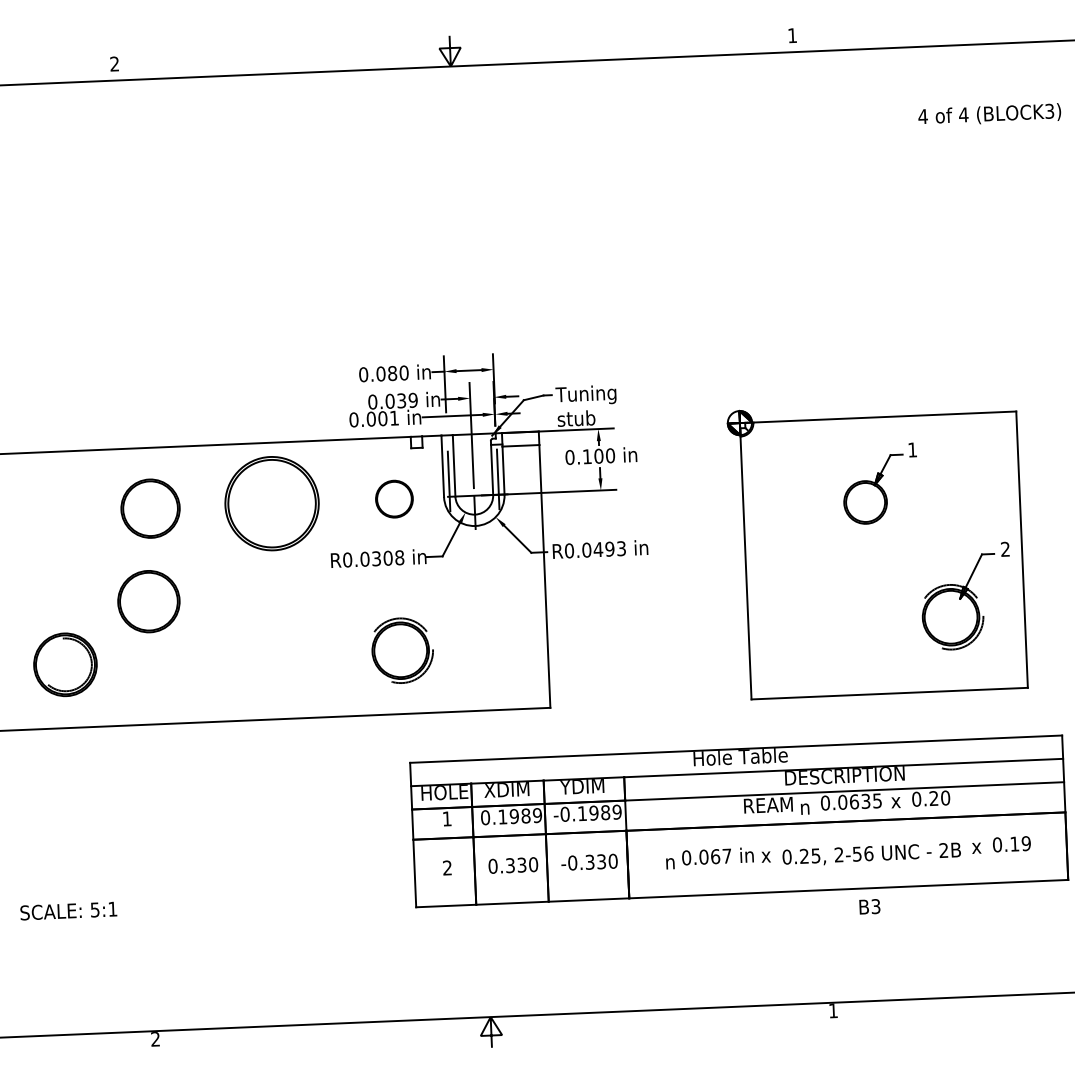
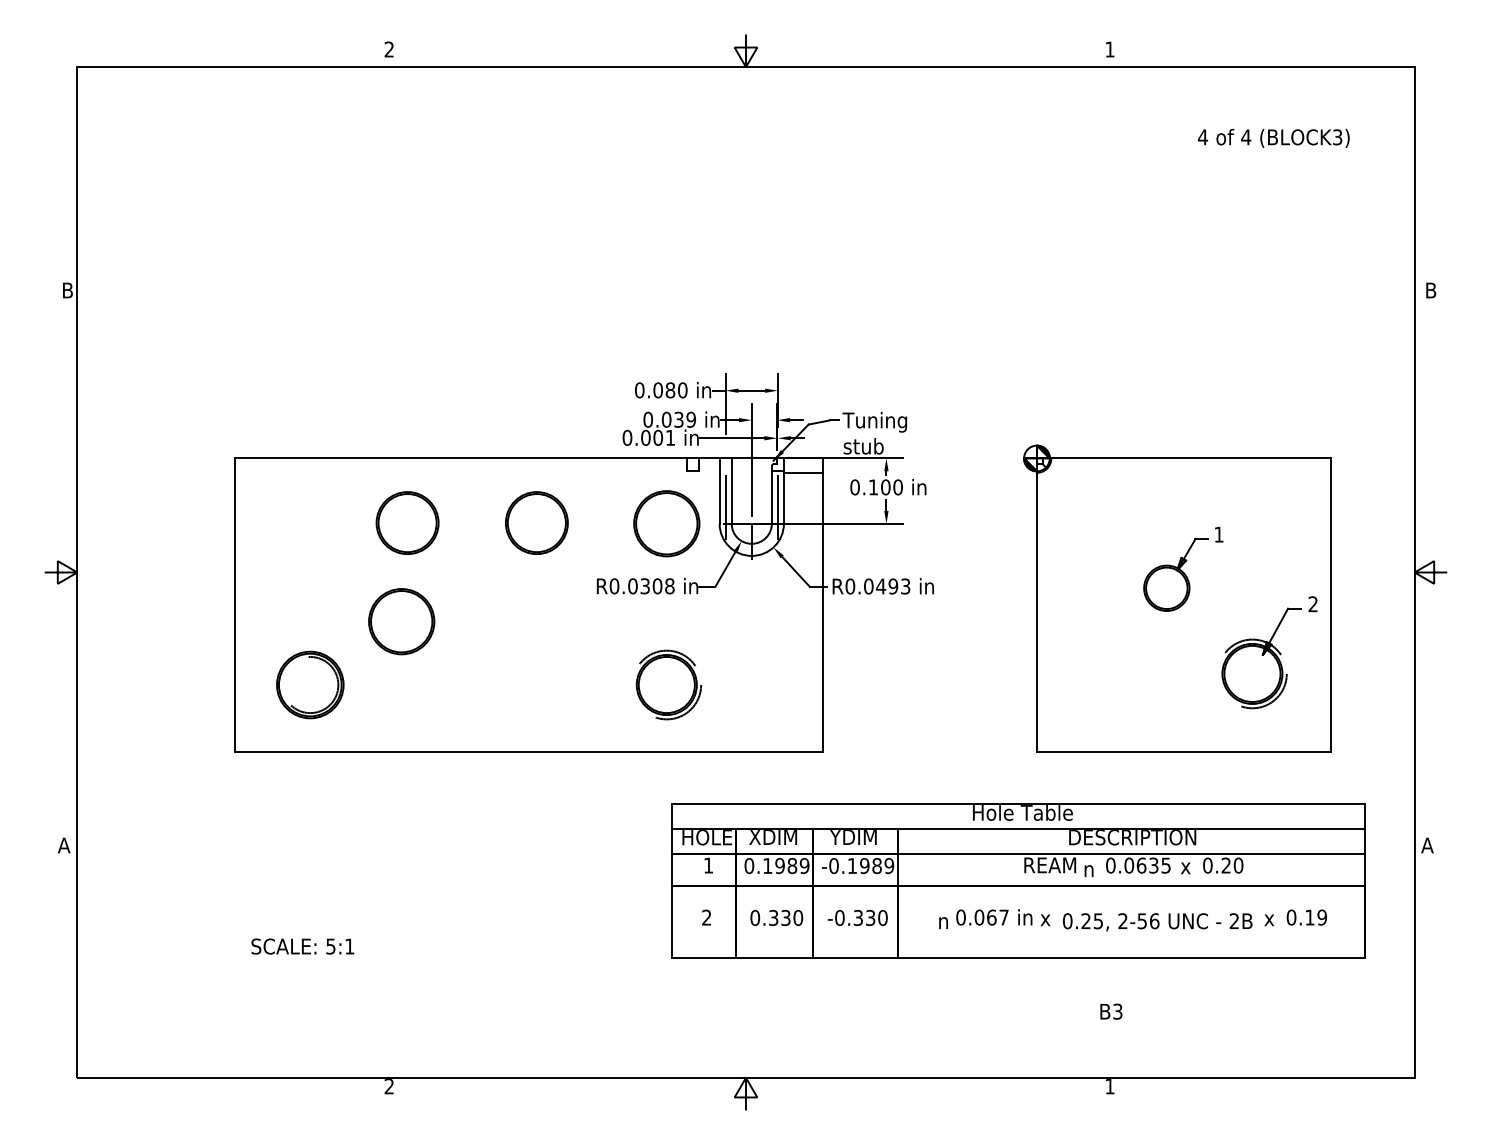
text: (989, 114) -> (1273, 137), moved
part: (880, 484) -> (1183, 569), moved
part: (394, 498) -> (666, 523), size x1.67
part: (271, 503) -> (536, 522), size x0.62
text: (869, 906) -> (1111, 1011), moved

